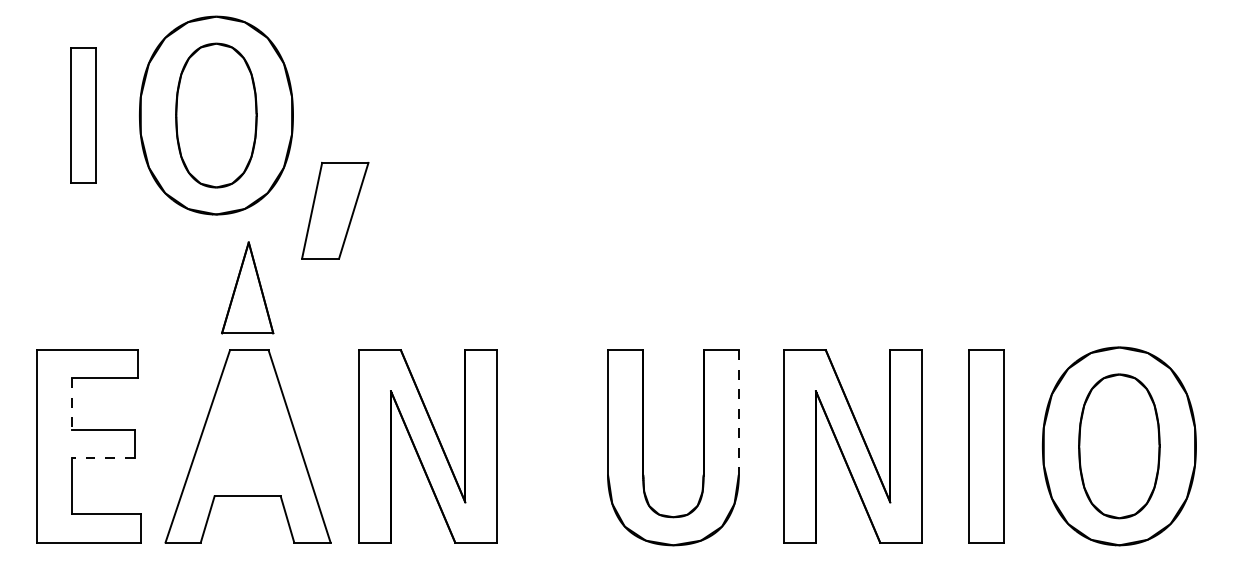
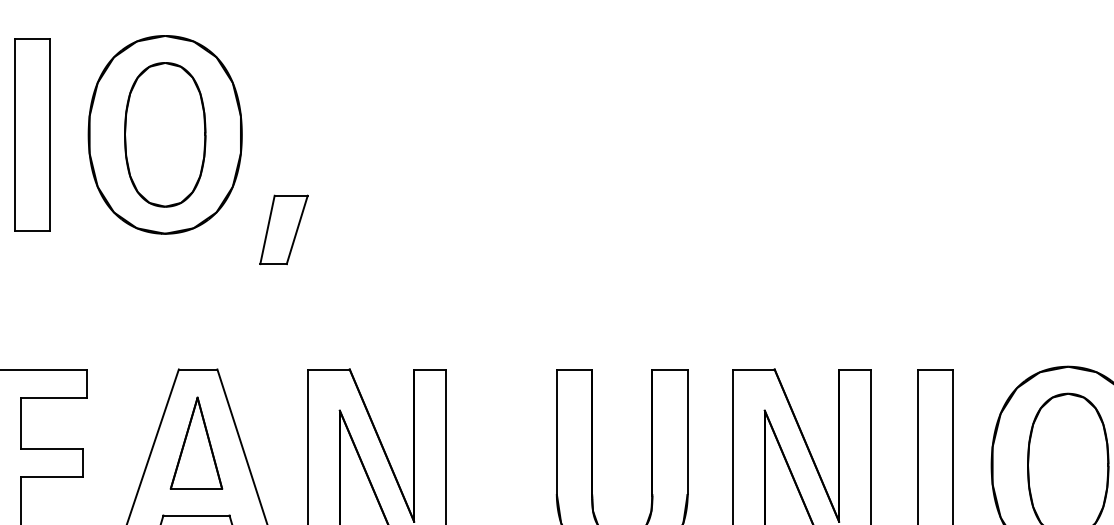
part: (83, 115) -> (32, 134), size x1.43
part: (334, 210) -> (283, 229), size x0.71
part: (247, 287) -> (196, 442), moved
line: (72, 403) -> (21, 422), dashed -> solid
line: (738, 413) -> (687, 432), dashed -> solid
line: (102, 457) -> (51, 476), dashed -> solid

